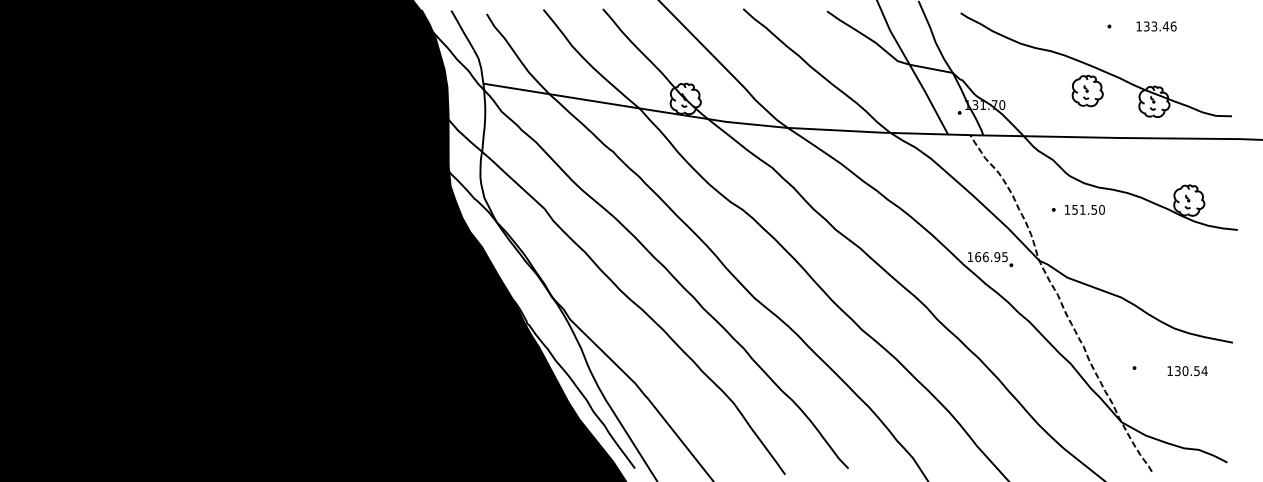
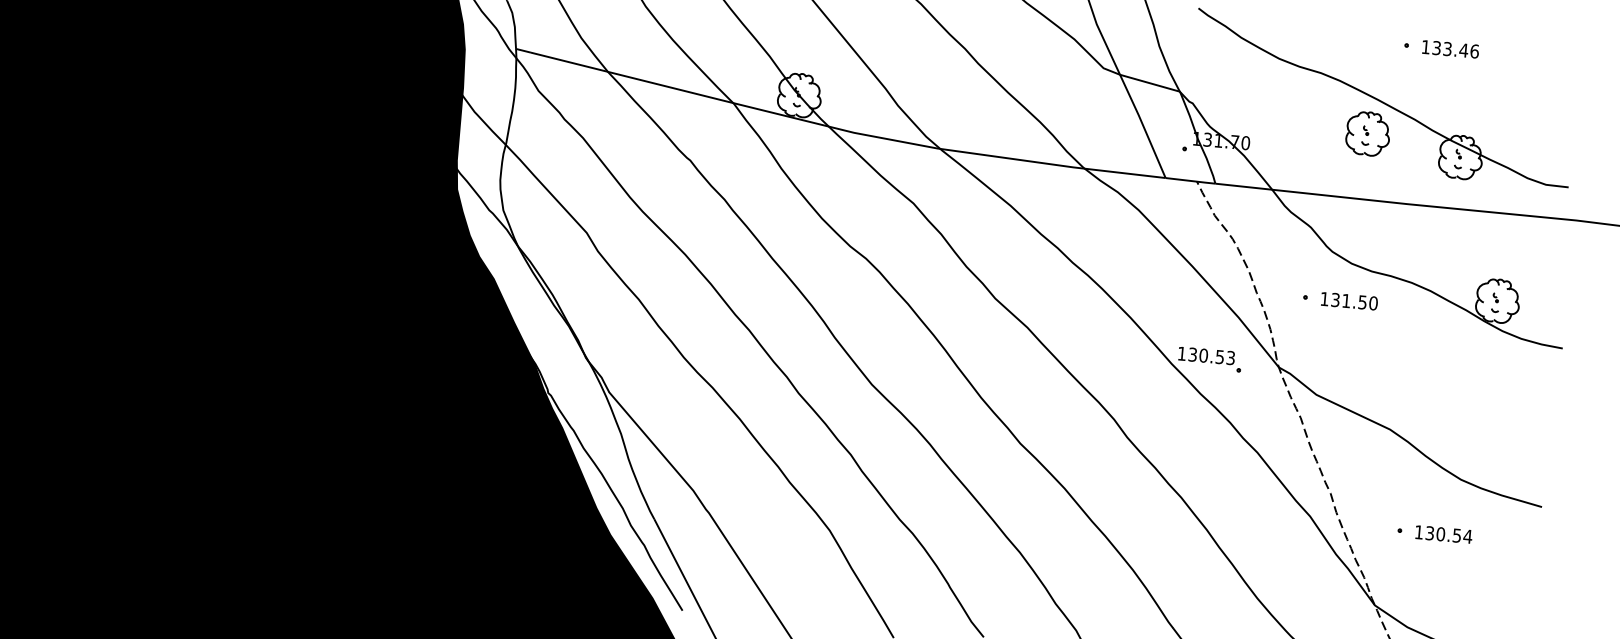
text: (1156, 26) -> (1450, 49), moved
text: (1074, 208) -> (1334, 298), 151.50 -> 131.50
text: (991, 257) -> (1211, 356), 166.95 -> 130.53
text: (1187, 371) -> (1443, 535), moved

